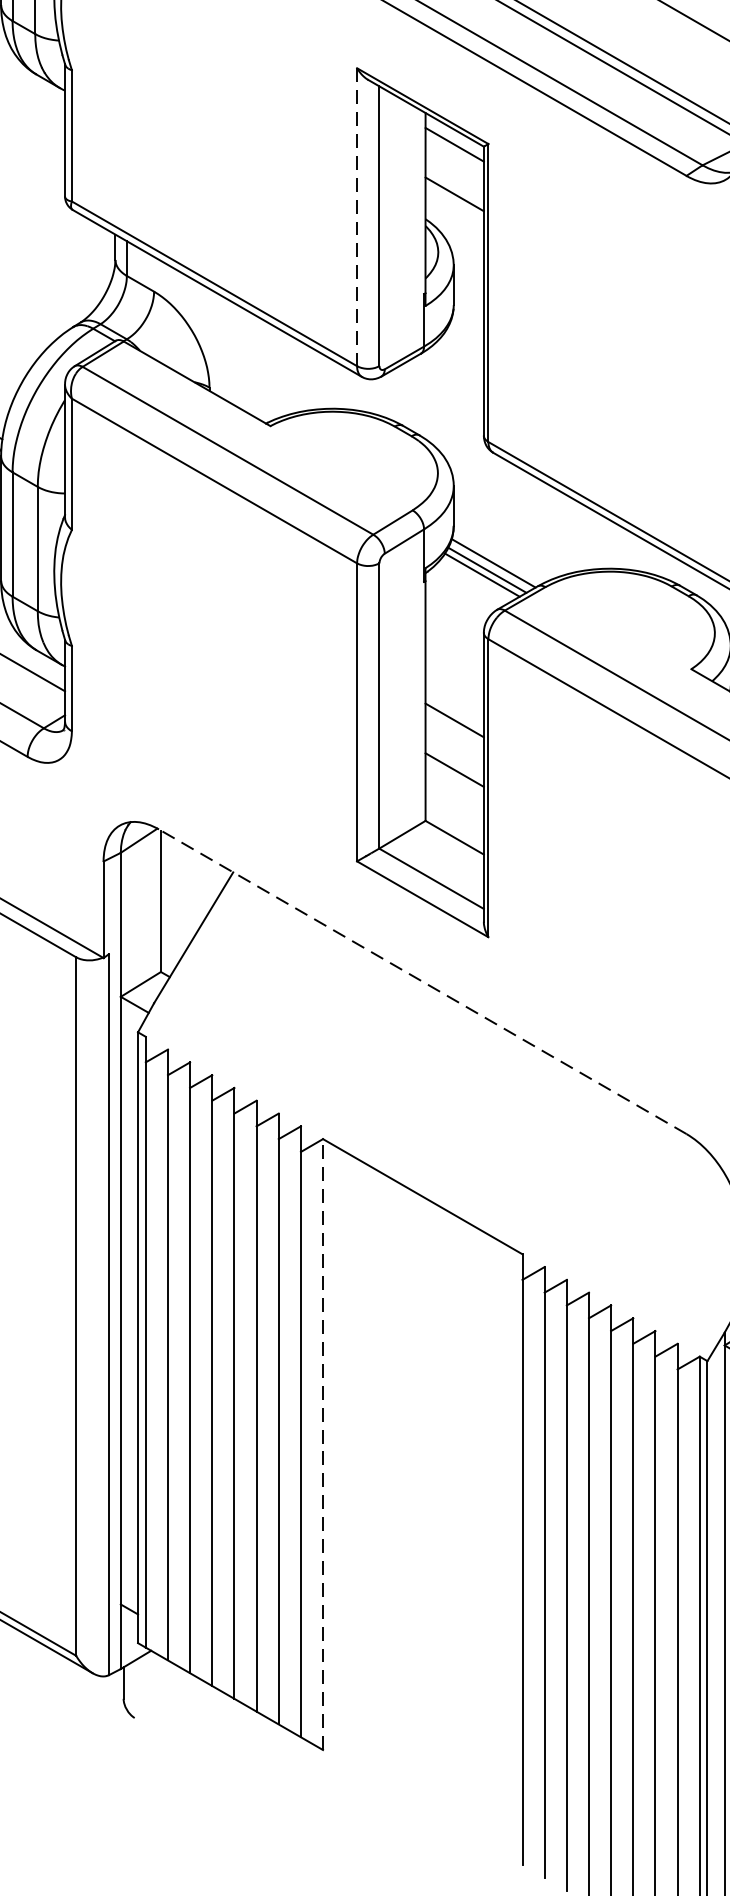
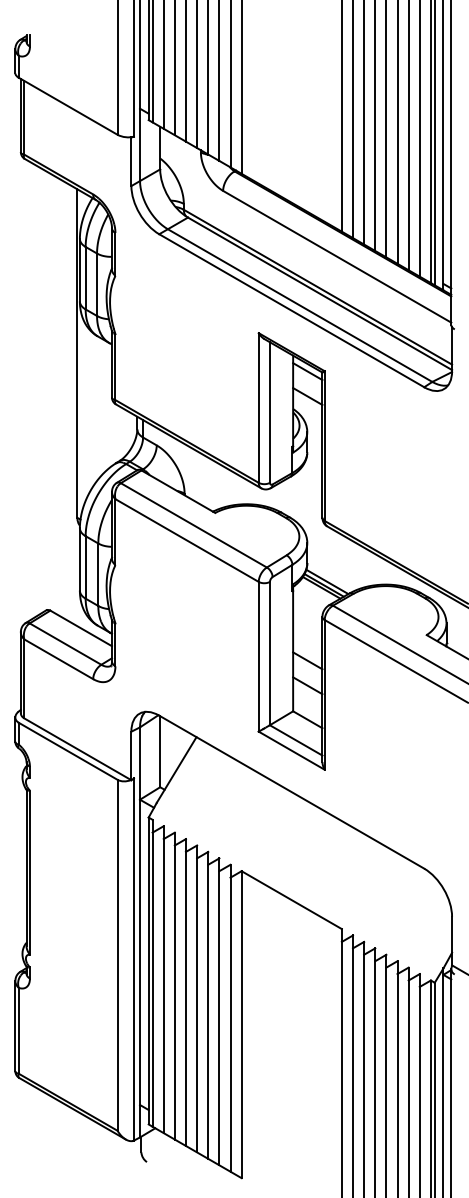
line: (356, 218) -> (258, 408), dashed -> solid
line: (422, 980) -> (291, 791), dashed -> solid
line: (322, 1444) -> (241, 1024), dashed -> solid

